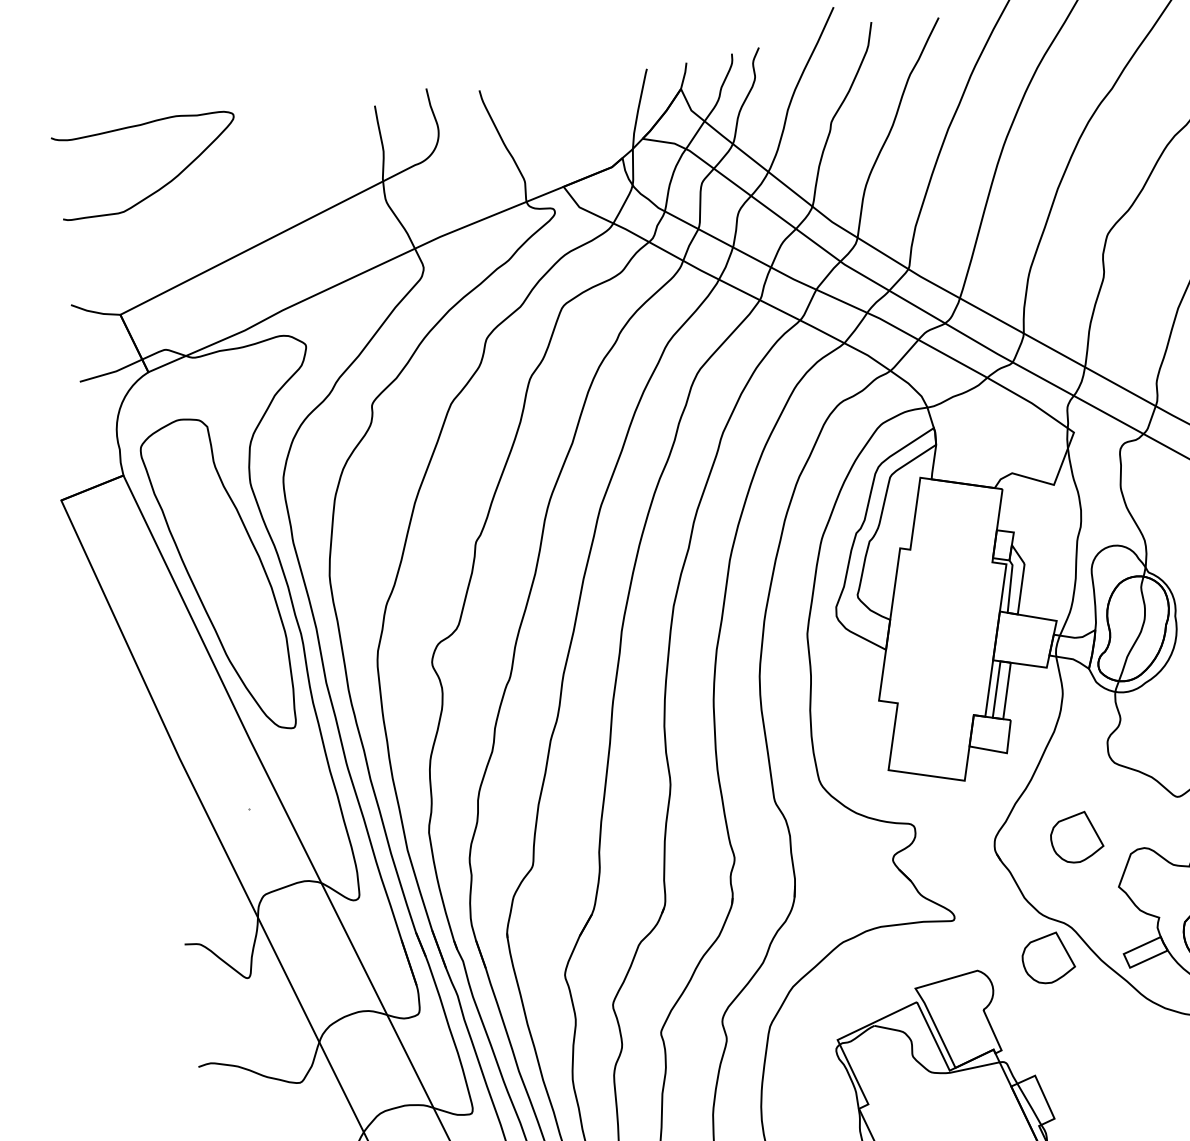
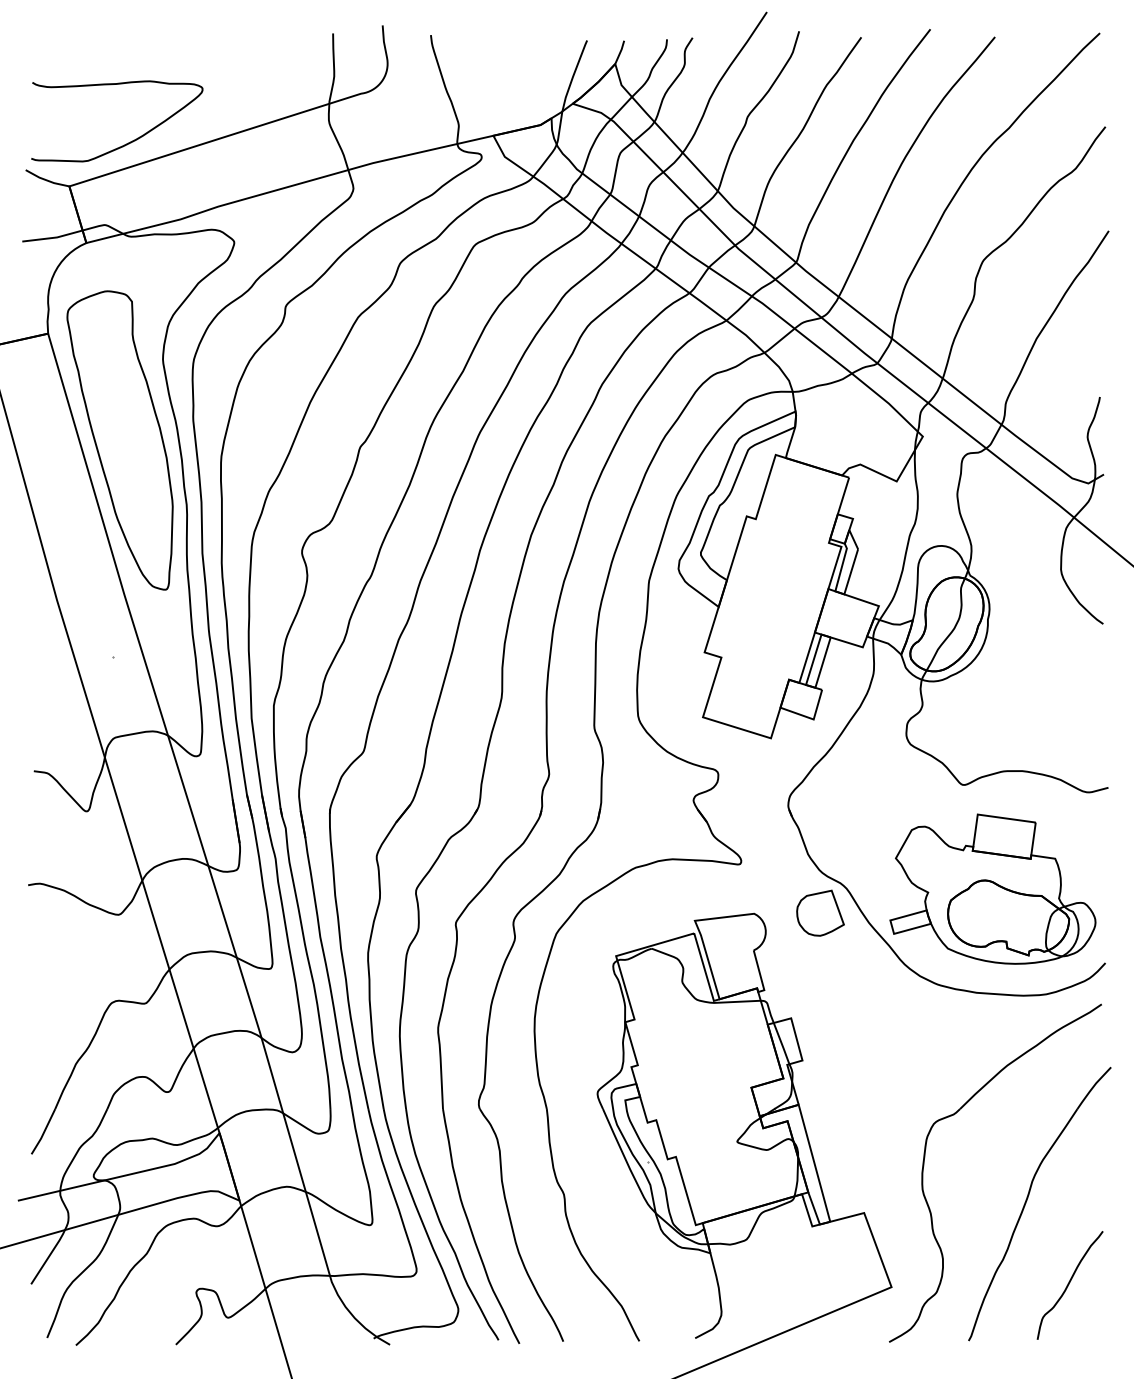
curve: (163, 185) -> (128, 142), moved
part: (1076, 837) -> (864, 806), removed

